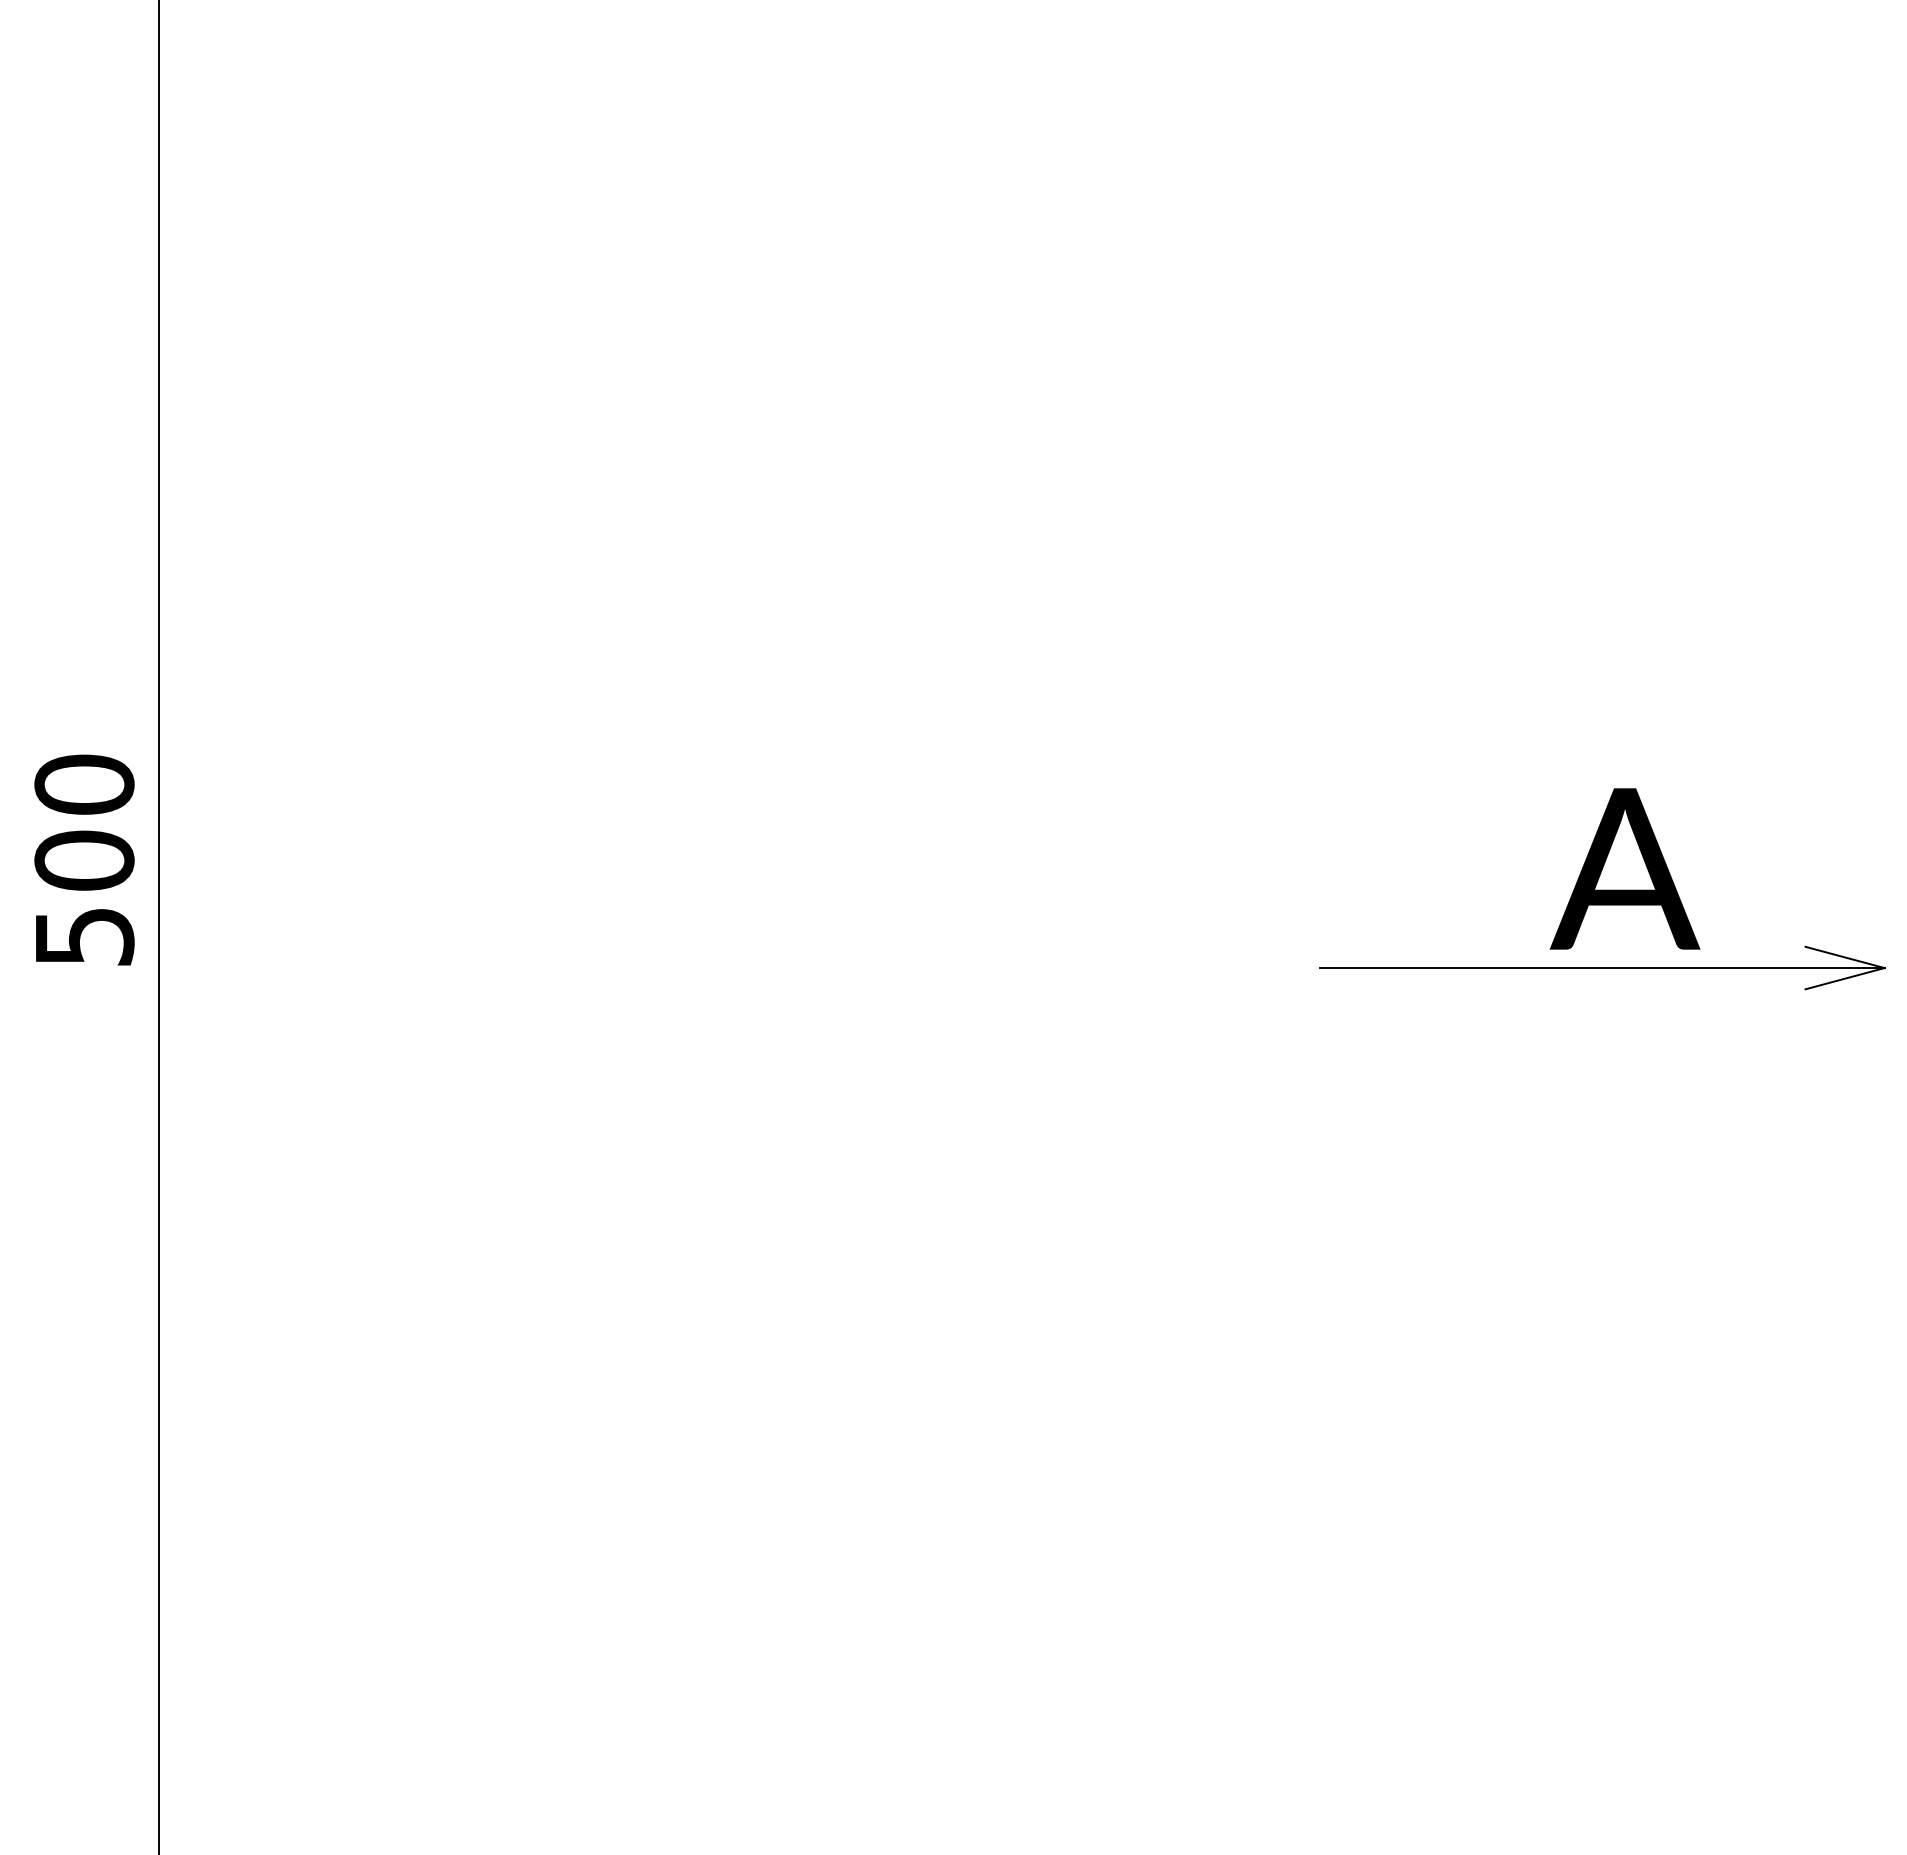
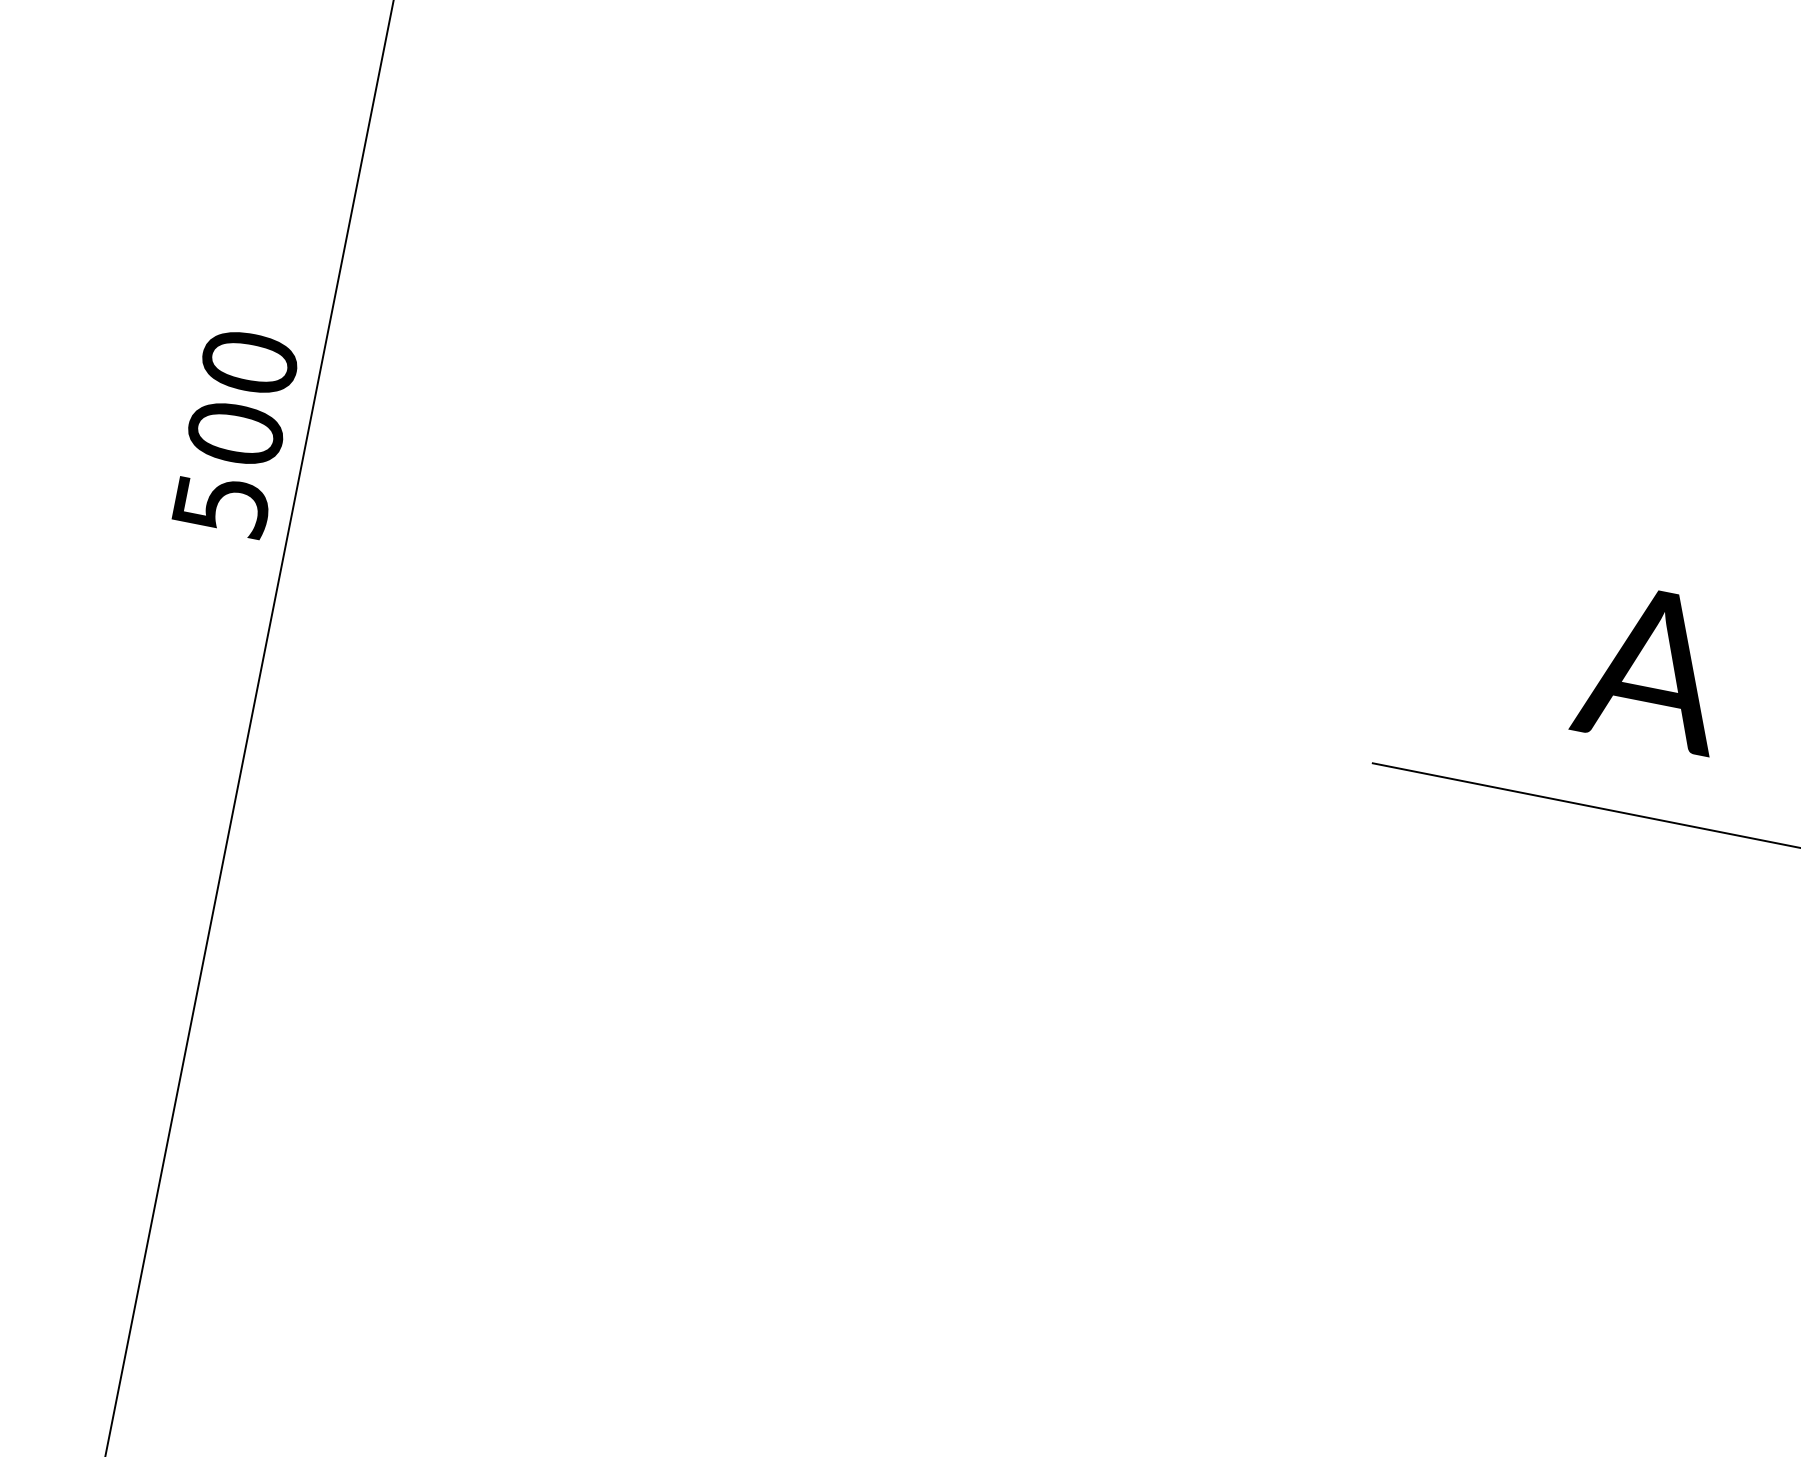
text: (1624, 868) -> (1653, 667), moved

